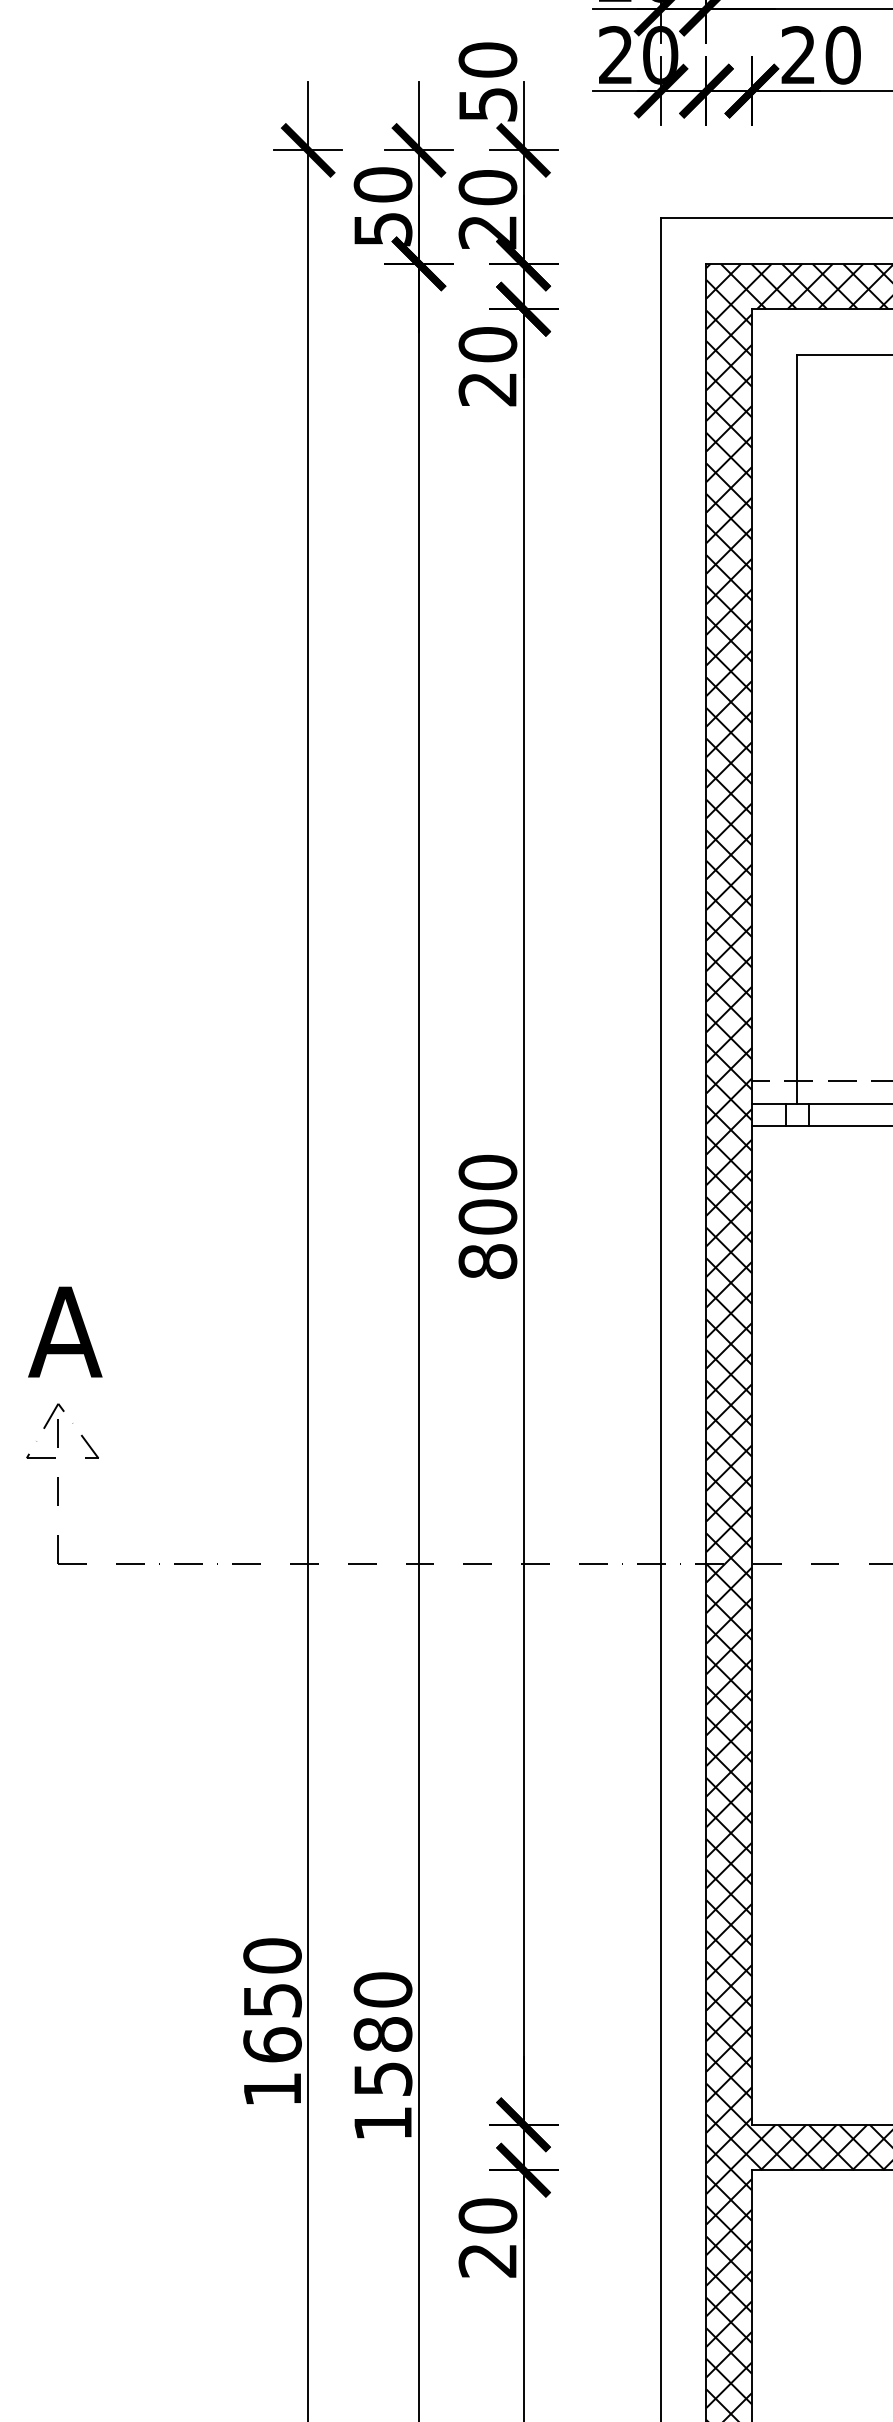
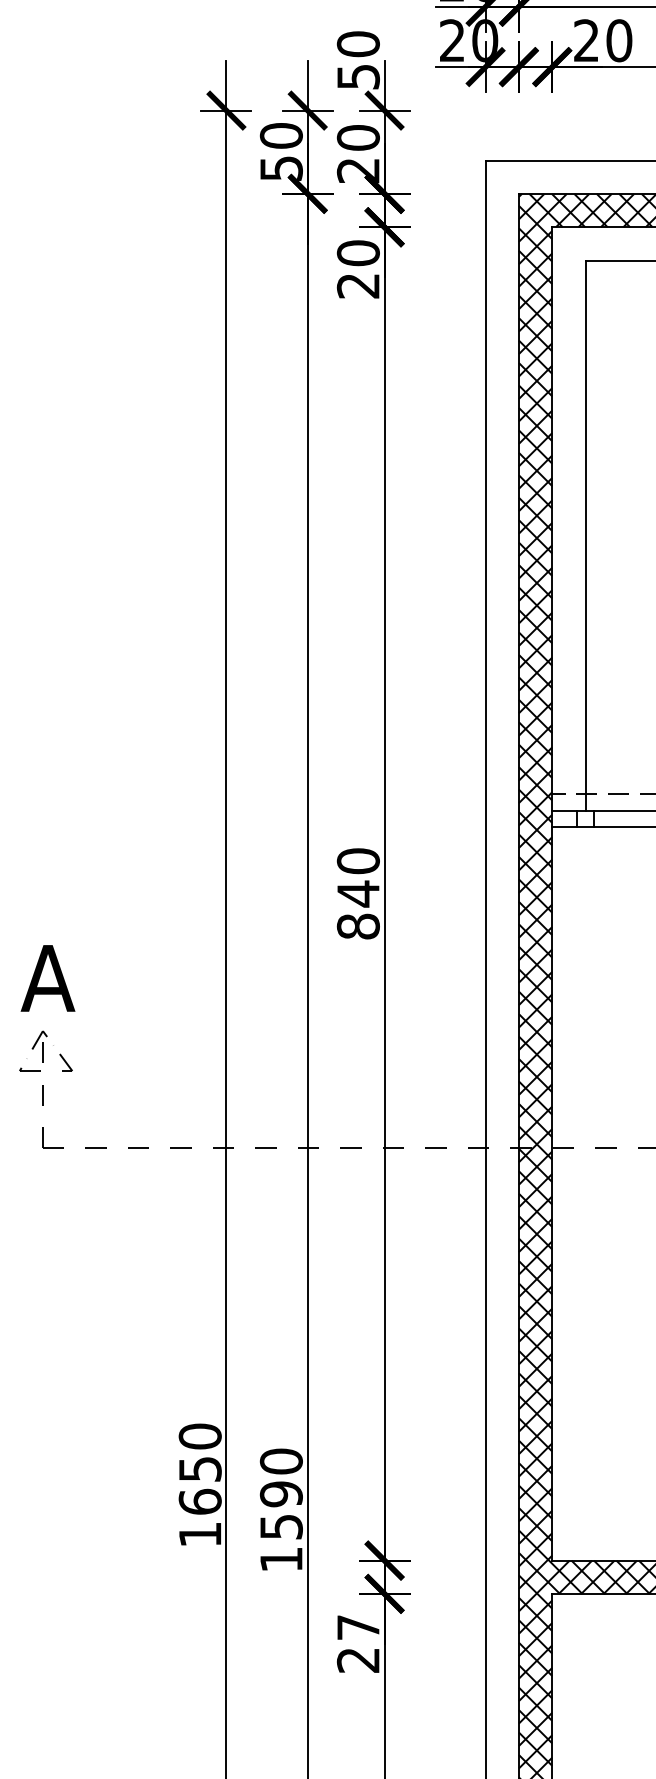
text: (487, 1216) -> (358, 893), 800 -> 840
text: (382, 2034) -> (280, 1494), 1580 -> 1590
text: (487, 2215) -> (358, 1627), 20 -> 27

